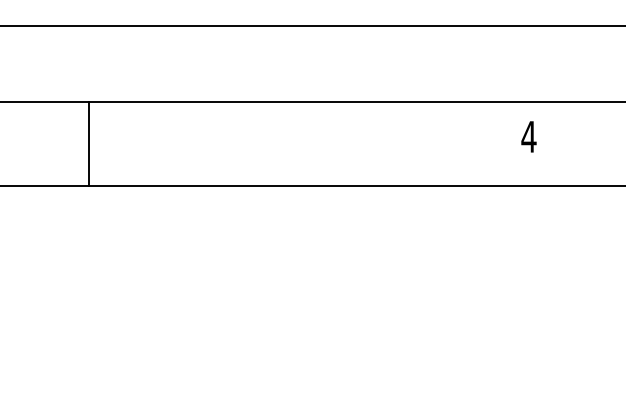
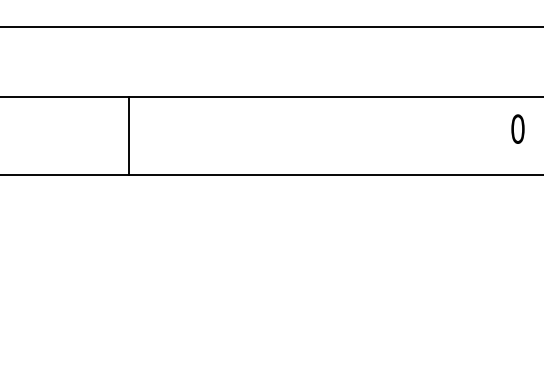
text: (528, 136) -> (517, 128), 4 -> 0
line: (88, 143) -> (128, 135), moved

